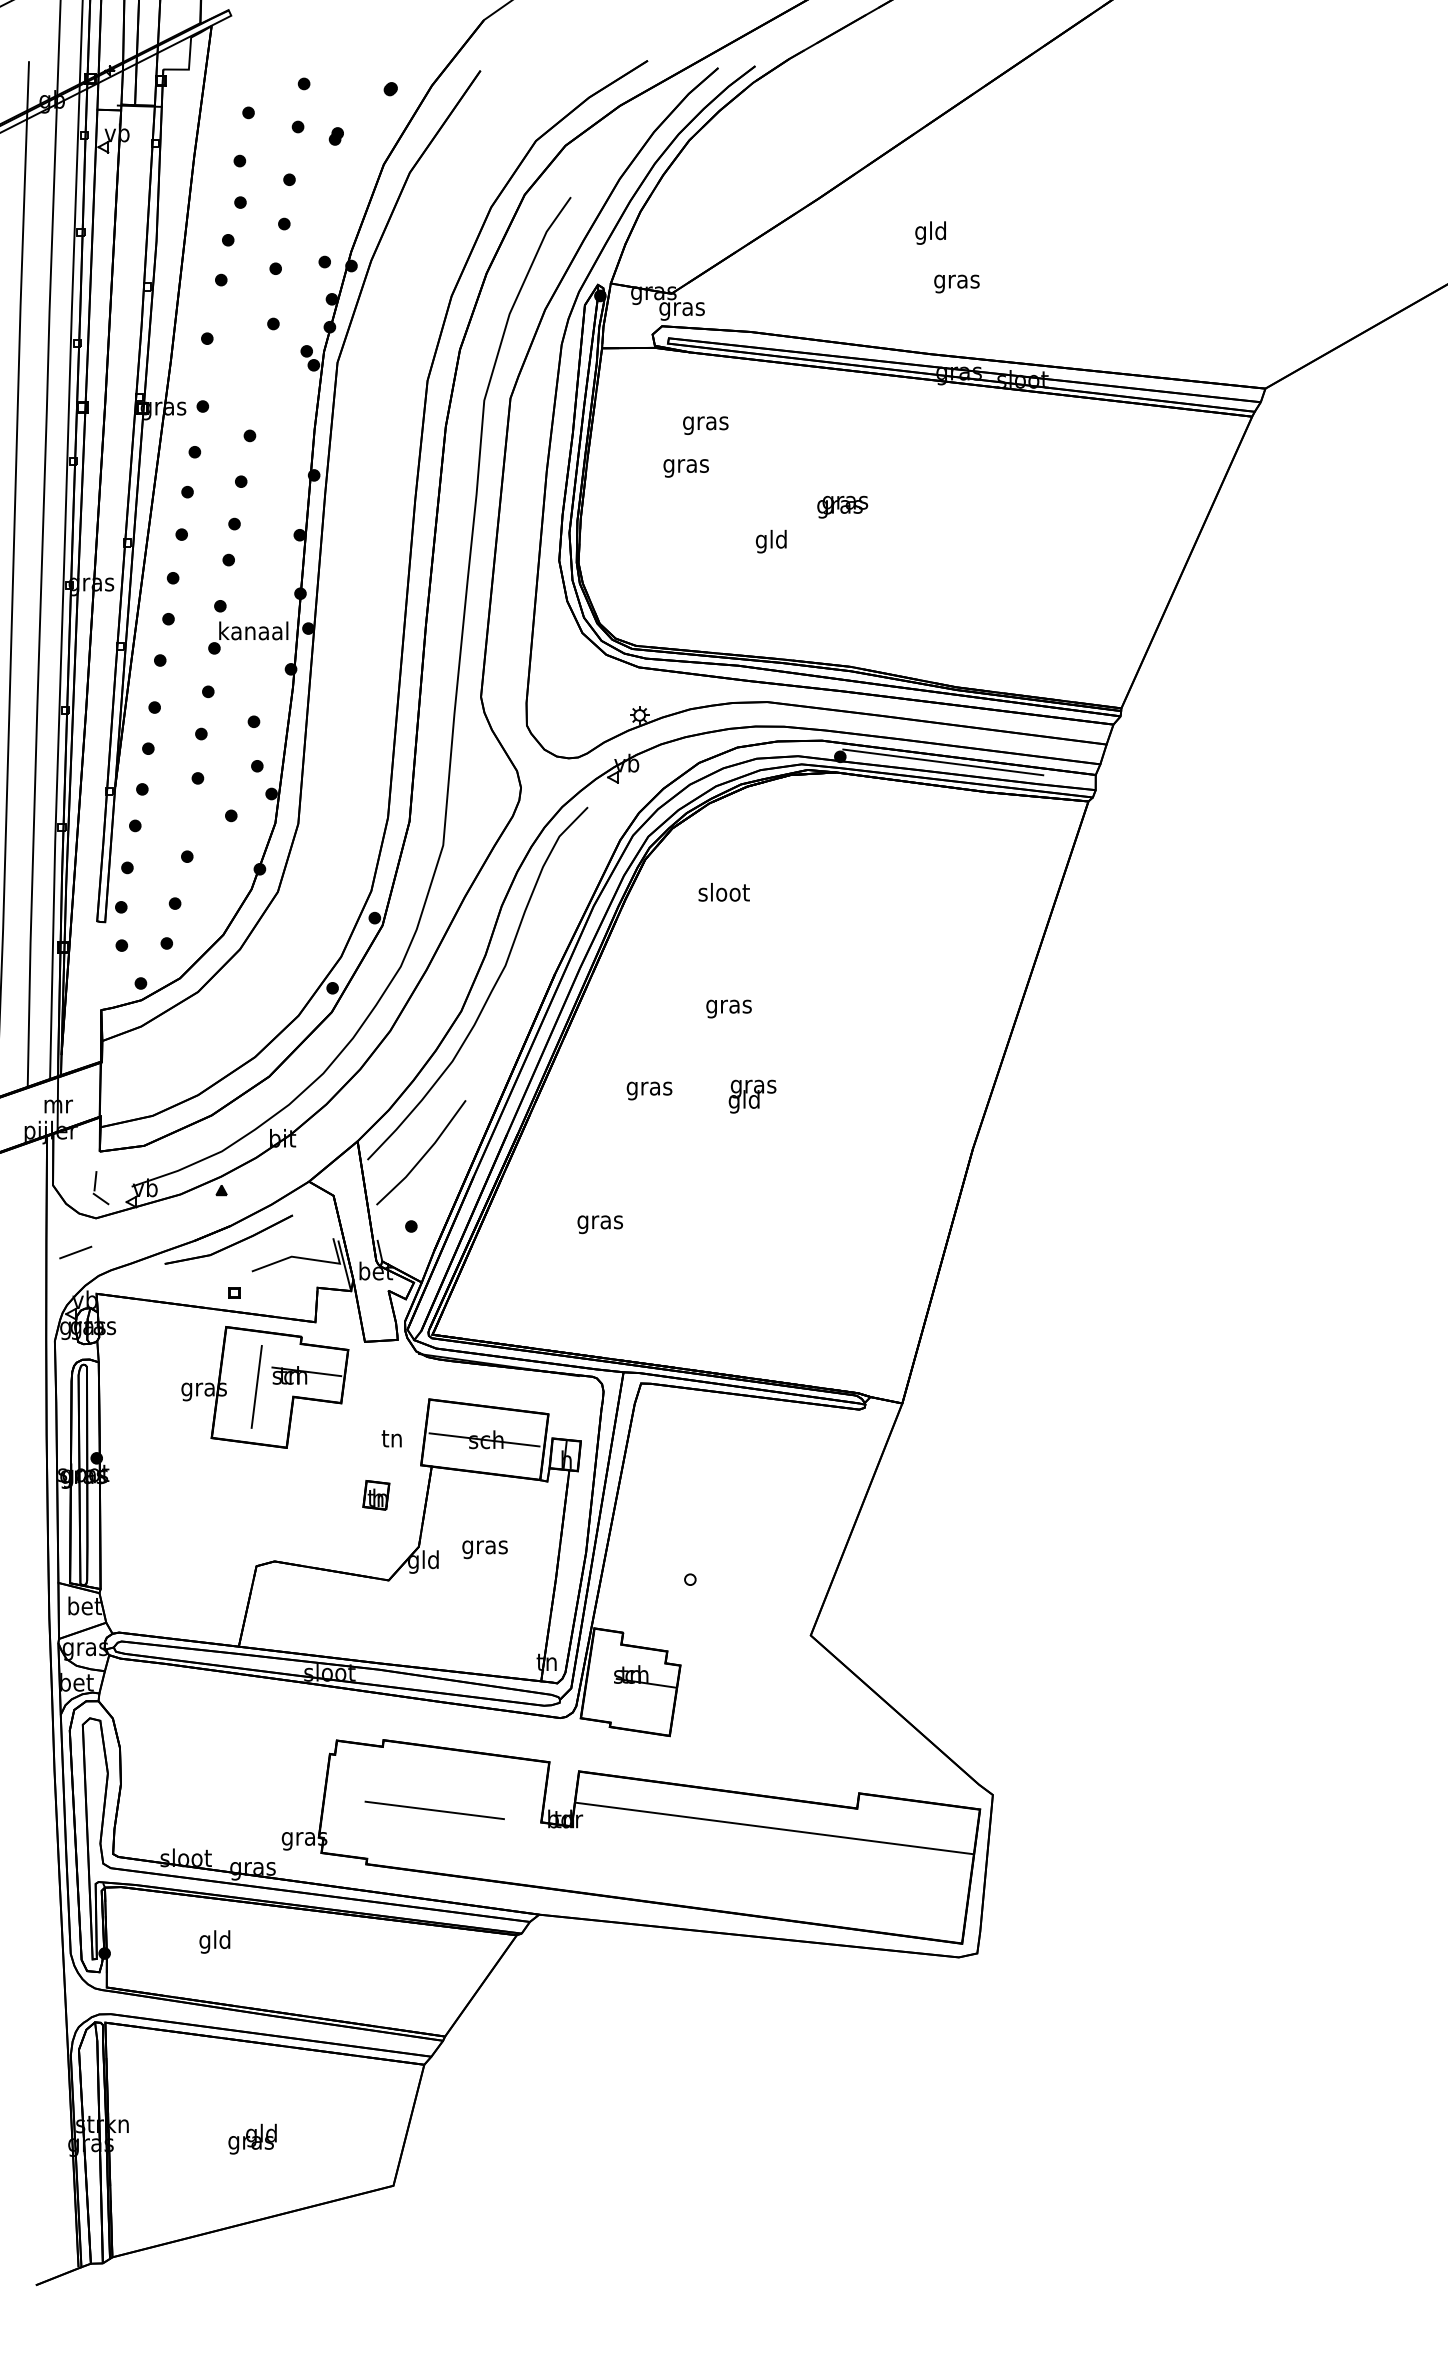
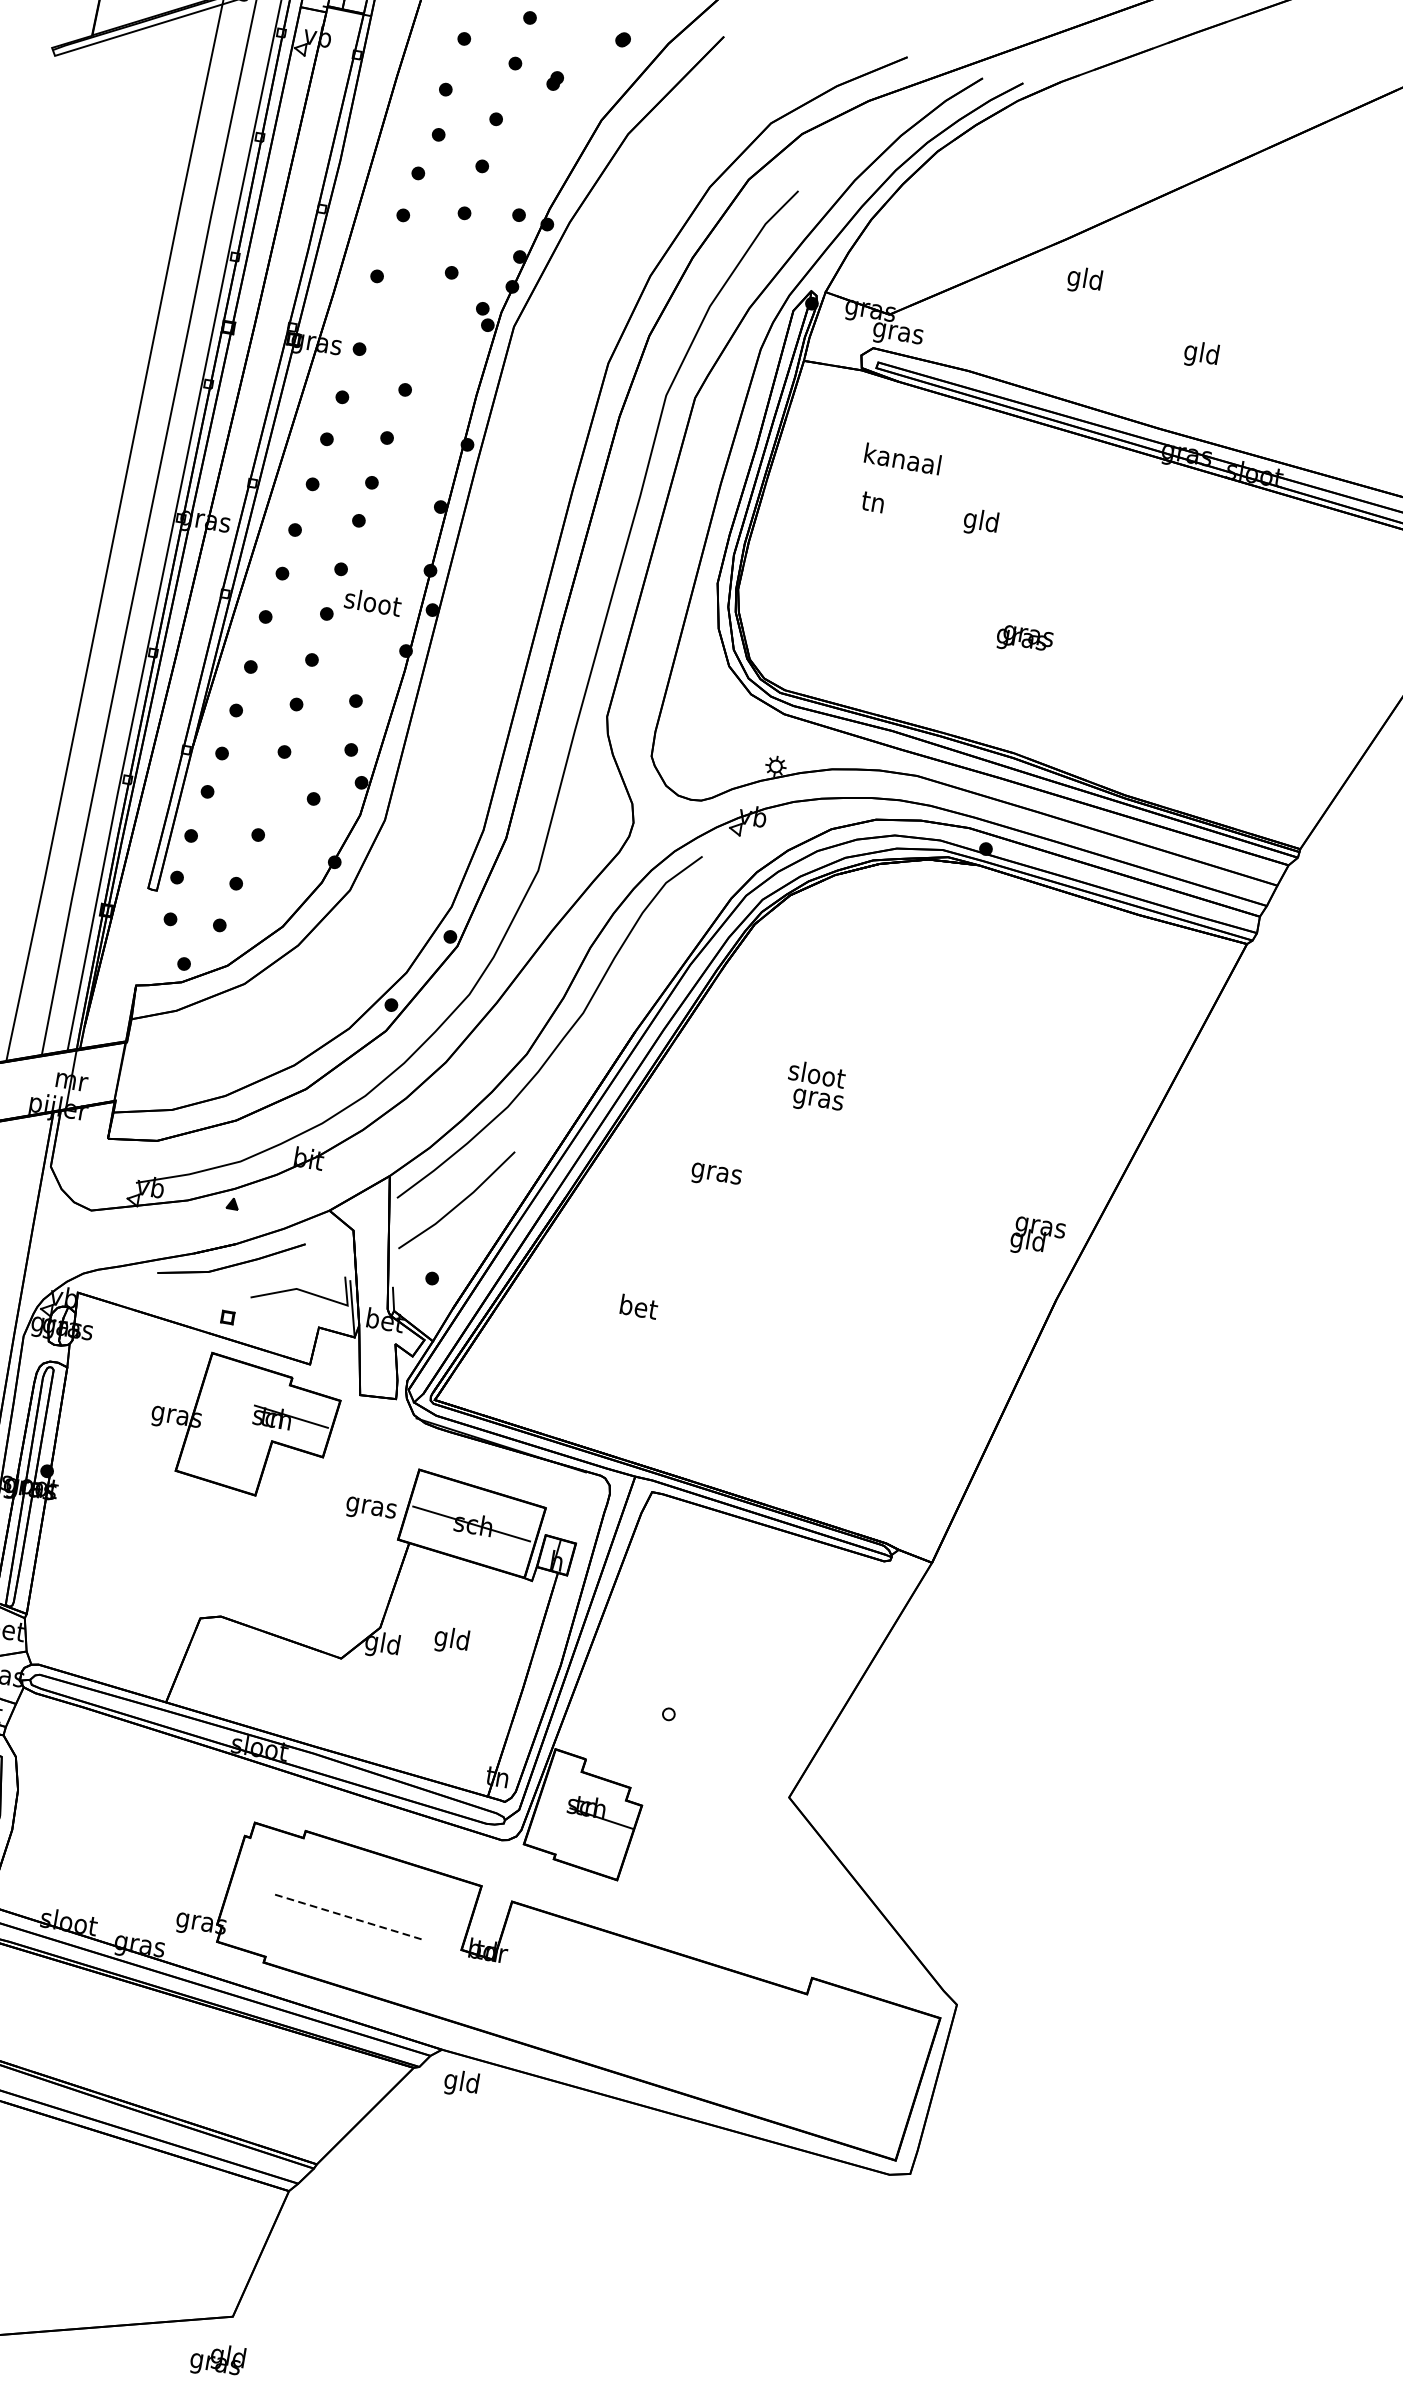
text: (930, 232) -> (1084, 279), moved
text: (956, 281) -> (1201, 354), gras -> gld
text: (705, 422) -> (902, 460), gras -> kanaal
text: (685, 466) -> (872, 504), gras -> tn
text: (842, 506) -> (1024, 639), moved
text: (770, 541) -> (980, 522), moved
text: (253, 630) -> (372, 601), kanaal -> sloot
line: (943, 762) -> (1096, 874), removed
text: (723, 892) -> (816, 1074), moved
text: (752, 1096) -> (1037, 1237), moved
part: (100, 1188) -> (101, 1178), removed
text: (600, 1222) -> (638, 1309), gras -> bet
line: (75, 1252) -> (62, 1243), removed
line: (256, 1386) -> (234, 1423), removed
text: (392, 1441) -> (371, 1508), tn -> gras
part: (376, 1495) -> (343, 1564), removed
text: (484, 1547) -> (451, 1640), gras -> gld
line: (434, 1810) -> (347, 1916), solid -> dashed
line: (774, 1828) -> (713, 2000), removed
text: (214, 1941) -> (461, 2083), moved
text: (252, 2138) -> (217, 2359), moved

